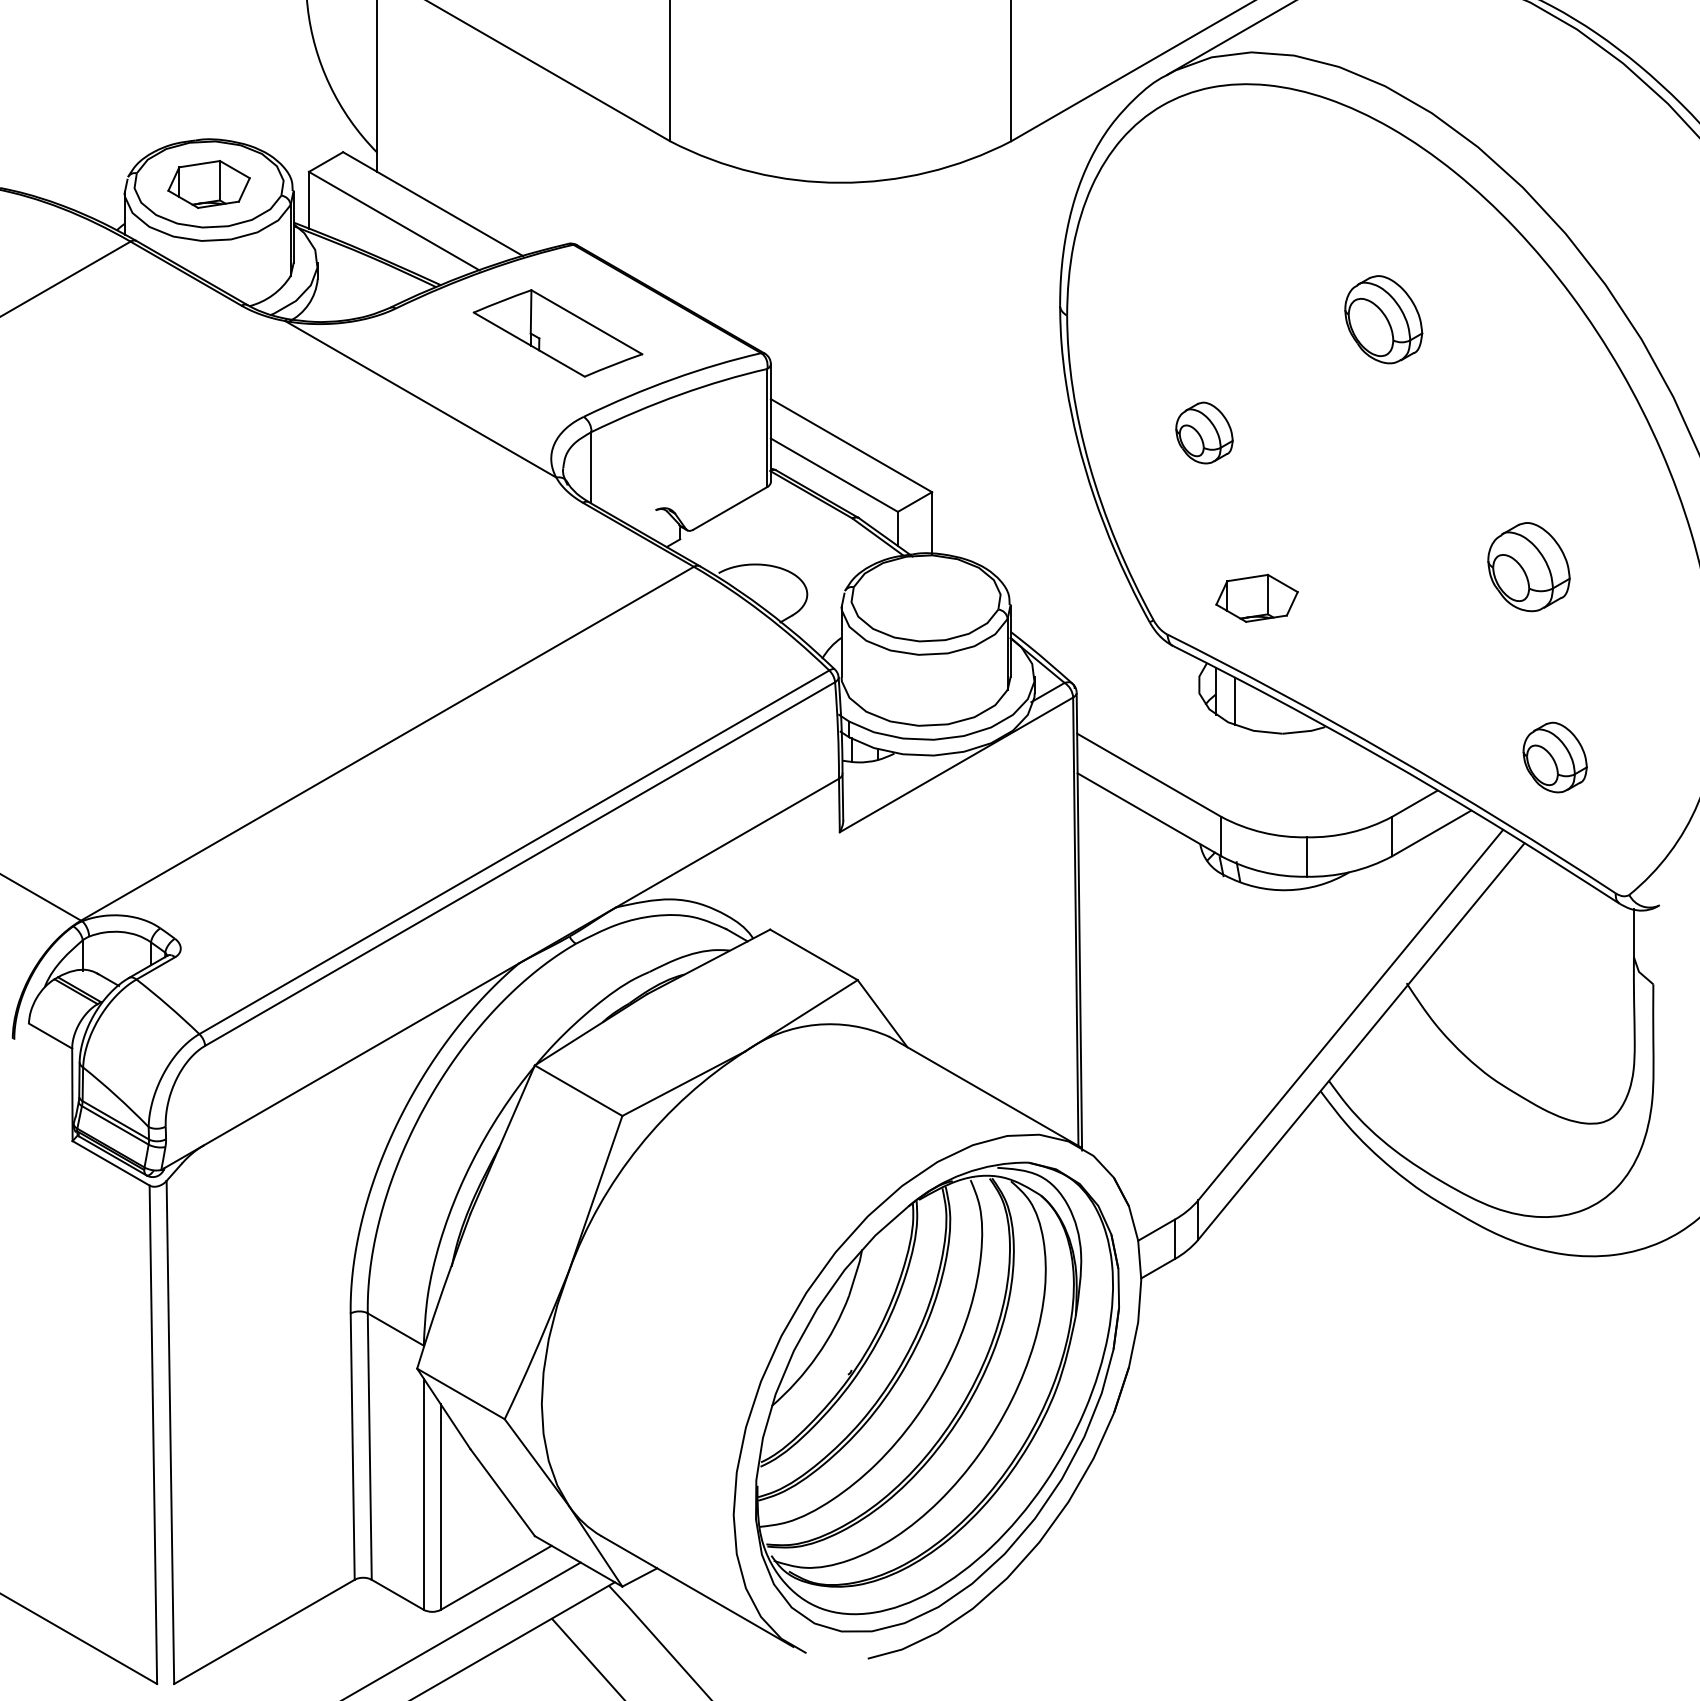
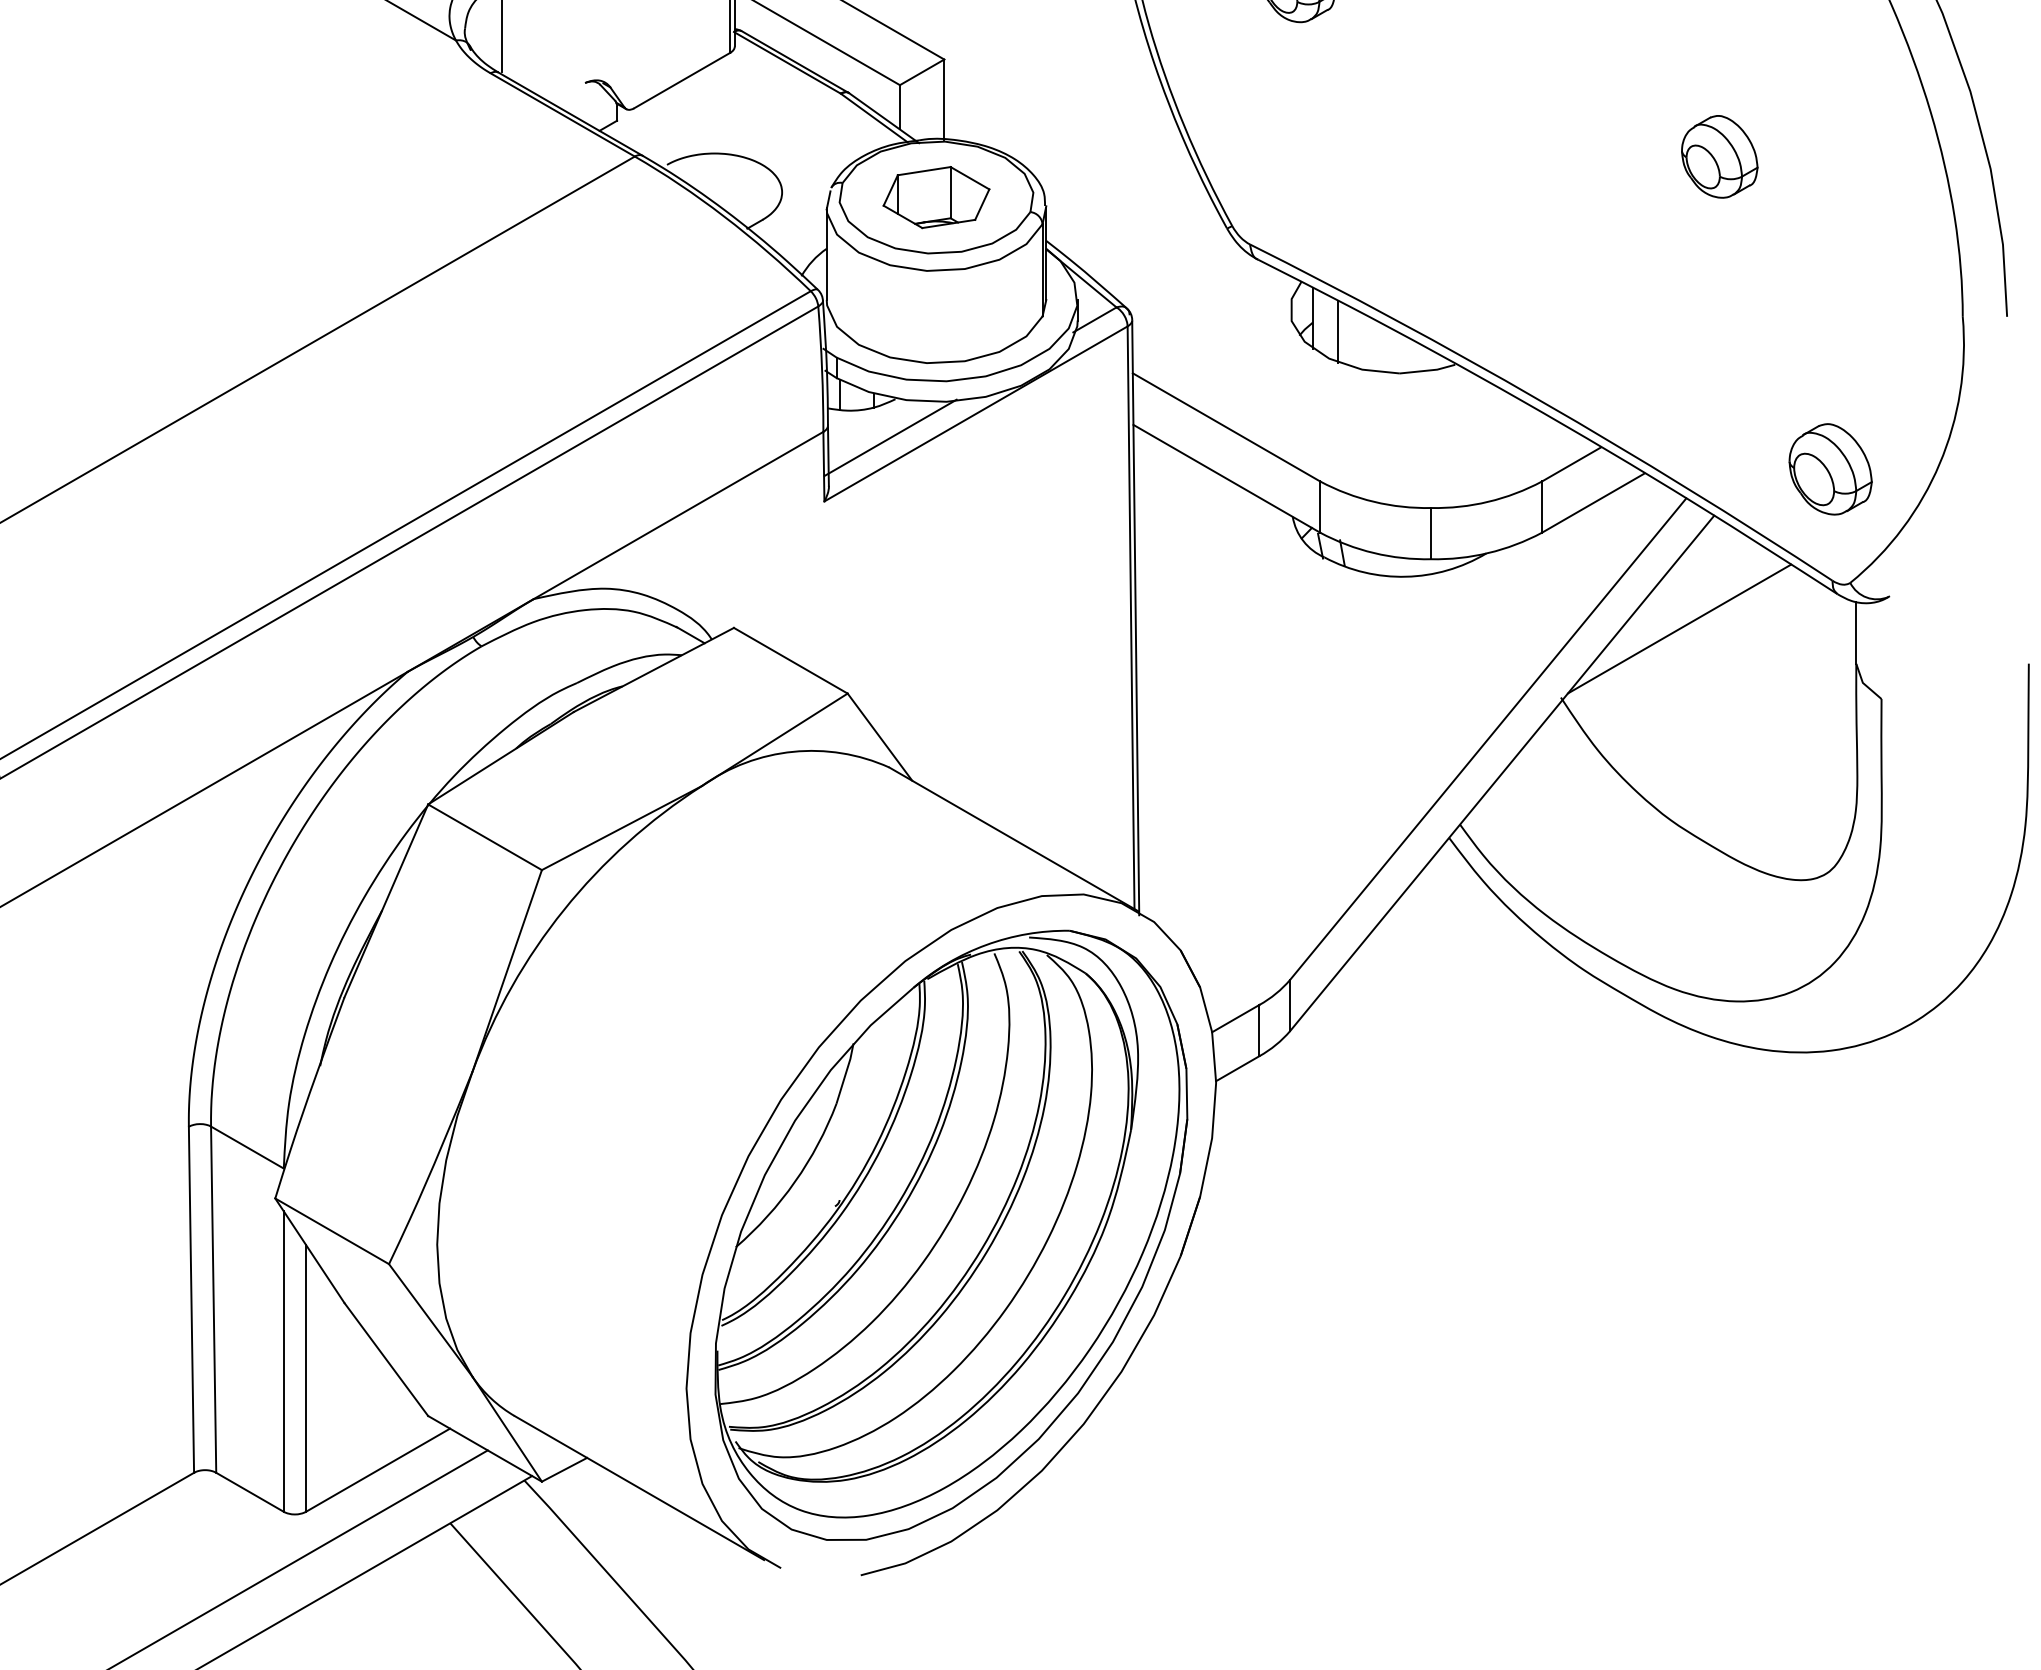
part: (1528, 566) -> (1719, 156), size x0.71
part: (1256, 597) -> (935, 196), moved
part: (1554, 757) -> (1829, 469), moved
line: (890, 782) -> (890, 436), added
line: (1497, 930) -> (1679, 629), added

